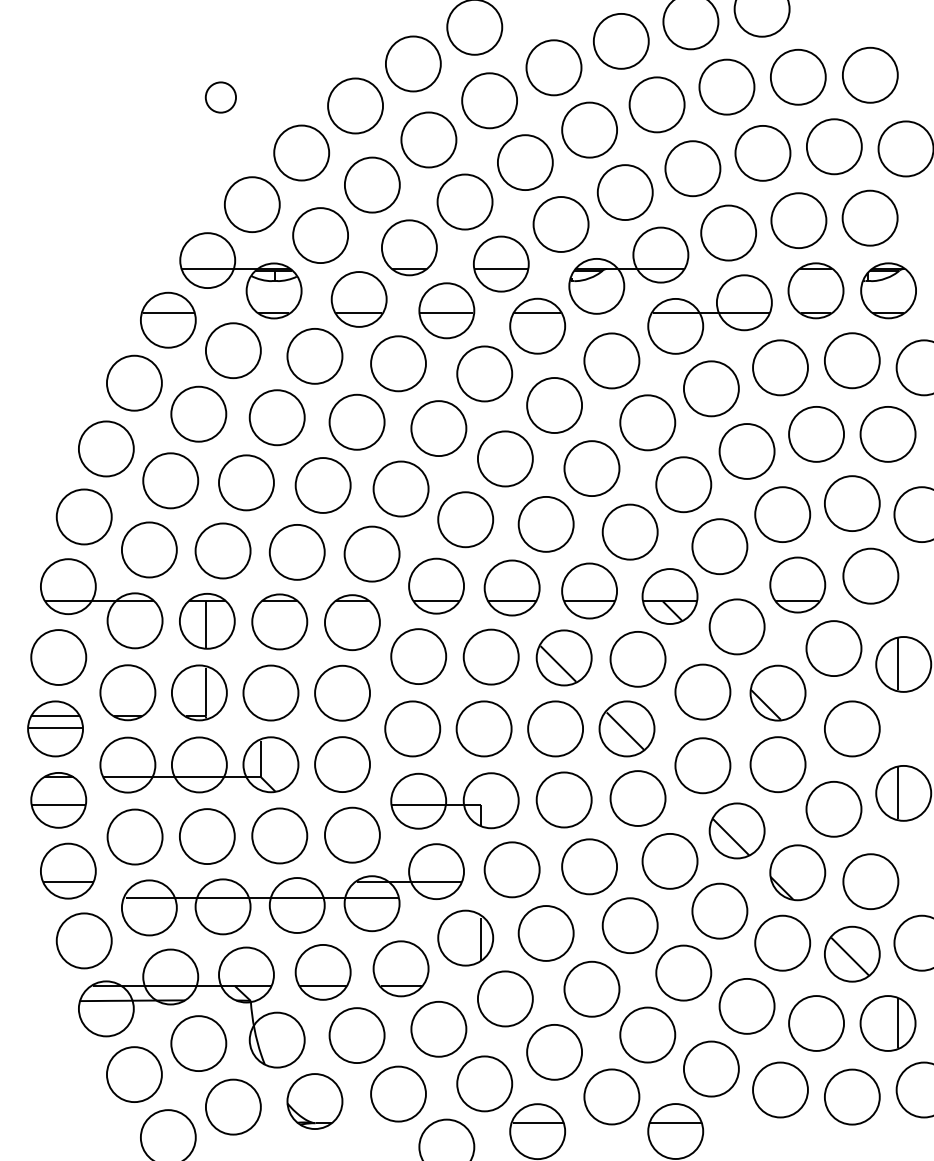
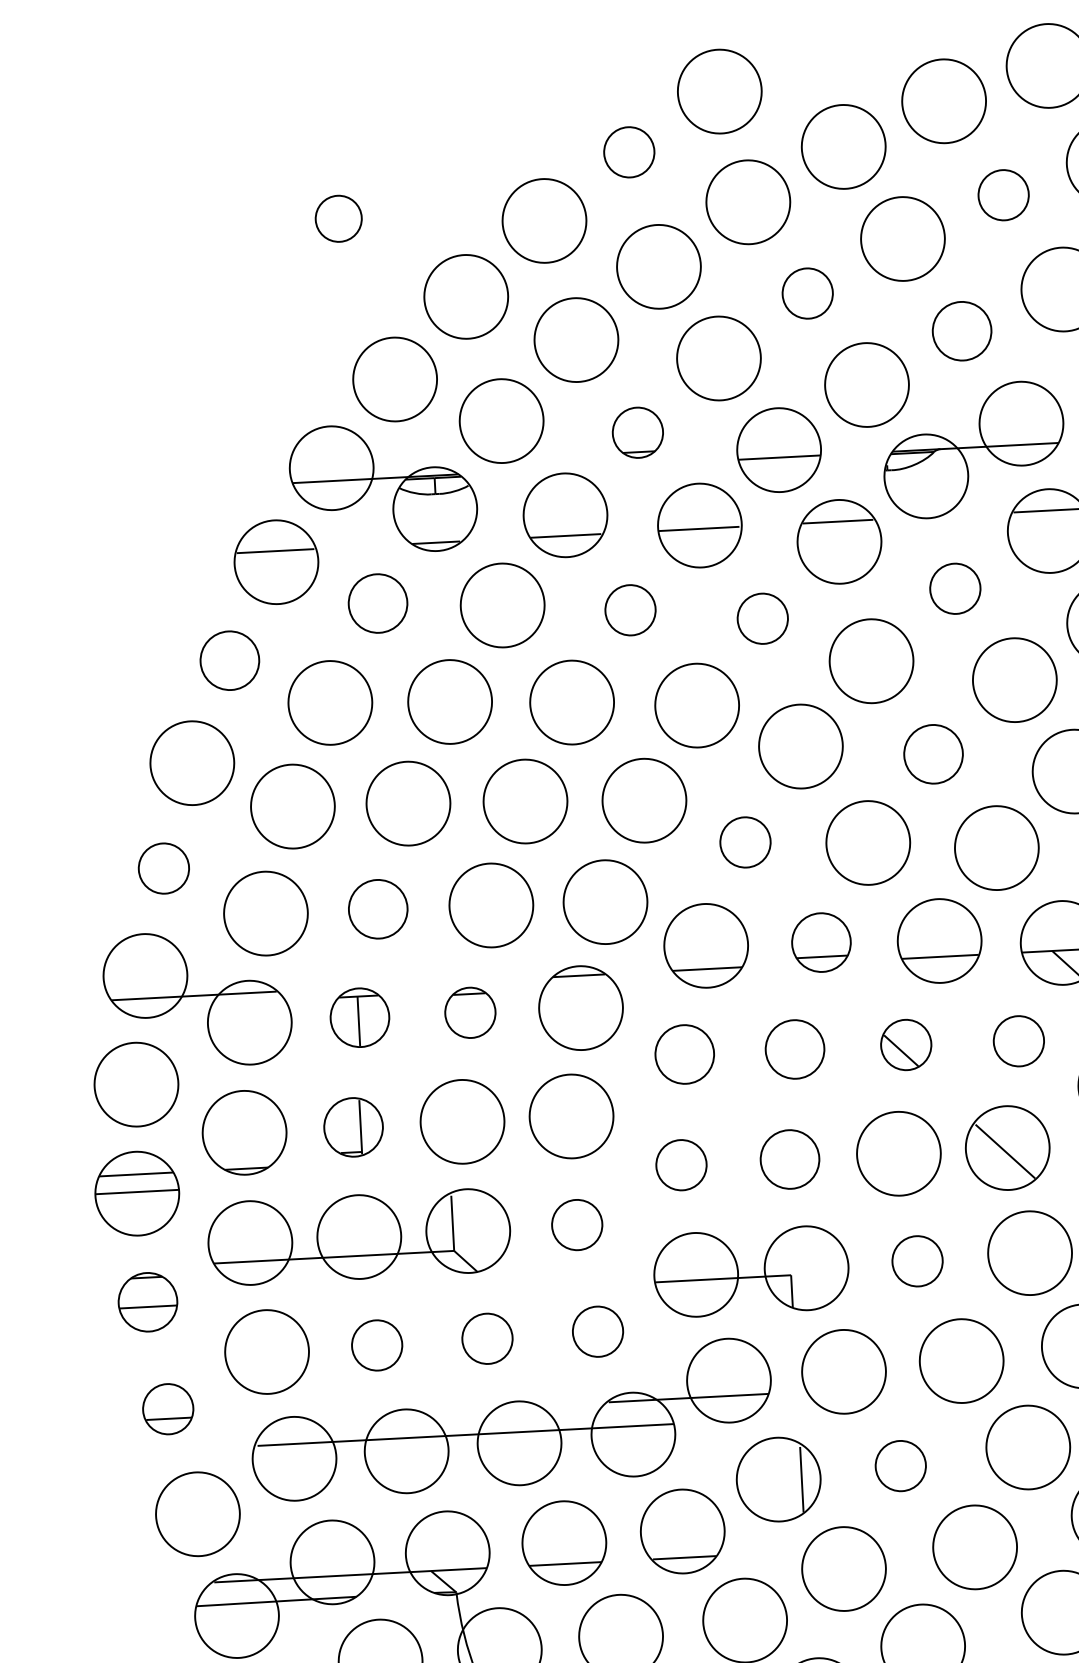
part: (413, 63) -> (629, 151), size x0.6
part: (656, 104) -> (1002, 194), size x0.6
part: (525, 162) -> (807, 293), size x0.6
part: (624, 192) -> (961, 331), size x0.7
part: (409, 247) -> (637, 432), size x0.6
part: (233, 350) -> (378, 603), size x0.7
part: (611, 360) -> (954, 588), size x0.6
part: (398, 363) -> (630, 609), size x0.6
part: (484, 373) -> (762, 618), size x0.6
part: (134, 382) -> (229, 659), size x0.7
part: (591, 468) -> (932, 754), size x0.7
part: (83, 516) -> (162, 867), size x0.6
part: (465, 519) -> (744, 841), size x0.6
part: (222, 550) -> (377, 908), size x0.7
part: (511, 587) -> (820, 941), size x0.7
part: (207, 621) -> (360, 1017), size x0.7
part: (279, 621) -> (469, 1012), size x0.6
part: (418, 656) -> (684, 1054), size x0.7
part: (490, 656) -> (793, 1048), size x0.7
part: (563, 657) -> (905, 1044), size x0.6
part: (637, 659) -> (1018, 1041), size x0.6
part: (199, 692) -> (353, 1126), size x0.7
part: (412, 728) -> (680, 1164), size x0.6
part: (483, 728) -> (789, 1158), size x0.7
part: (342, 764) -> (577, 1224), size x0.6
part: (563, 799) -> (916, 1260), size x0.6
part: (58, 800) -> (147, 1302), size x0.7
part: (352, 834) -> (598, 1330), size x0.6
part: (279, 835) -> (486, 1338), size x0.6
part: (207, 836) -> (377, 1345), size x0.6
part: (68, 870) -> (168, 1408), size x0.6
part: (545, 933) -> (899, 1466), size x0.6

